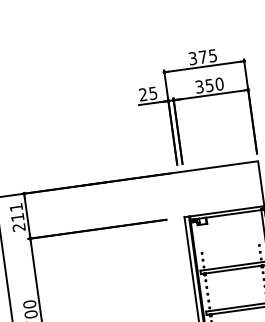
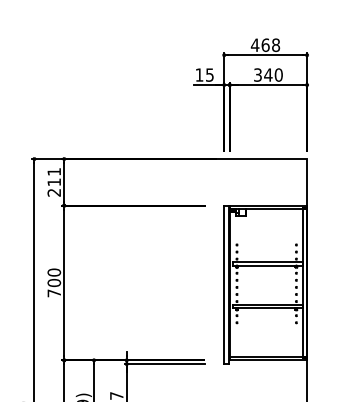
text: (202, 57) -> (265, 45), 375 -> 468
text: (209, 84) -> (268, 74), 350 -> 340
text: (143, 94) -> (199, 74), 25 -> 15

